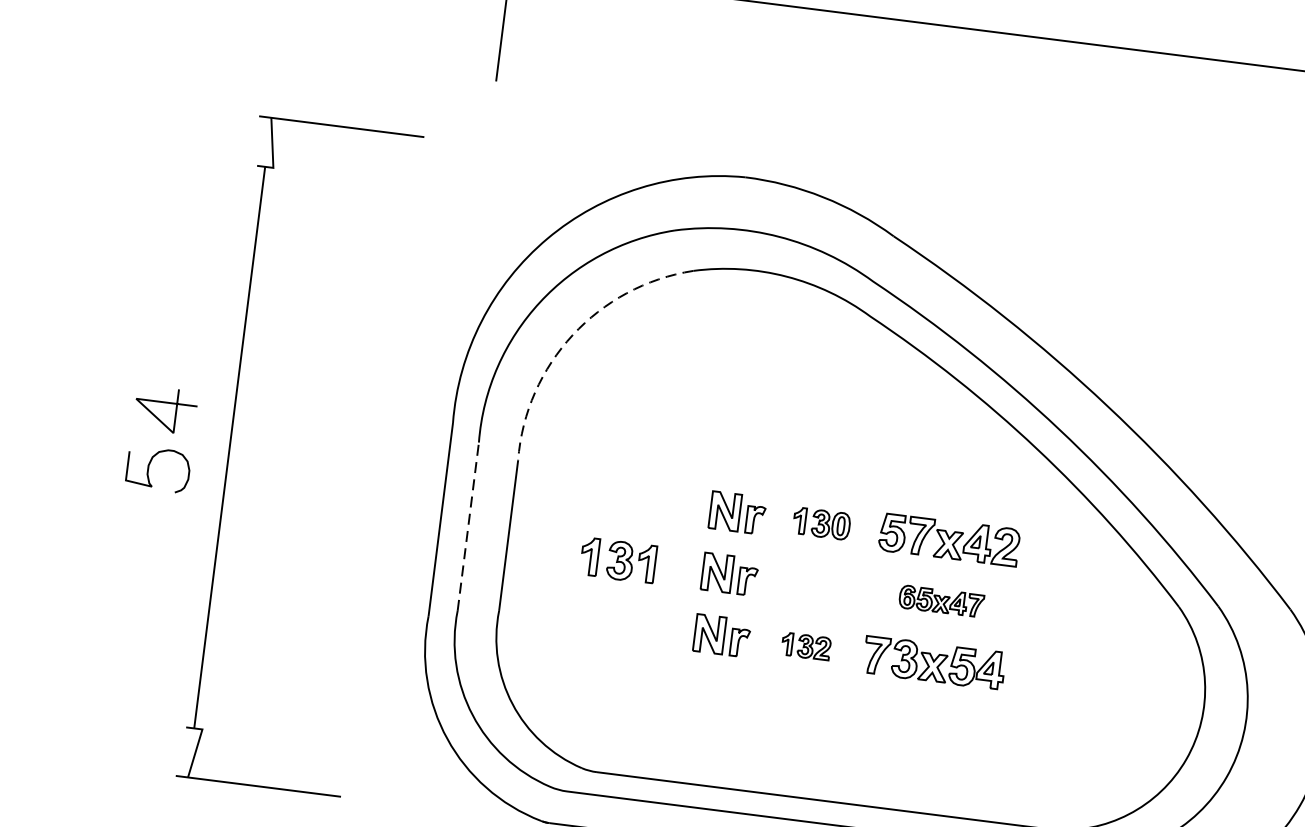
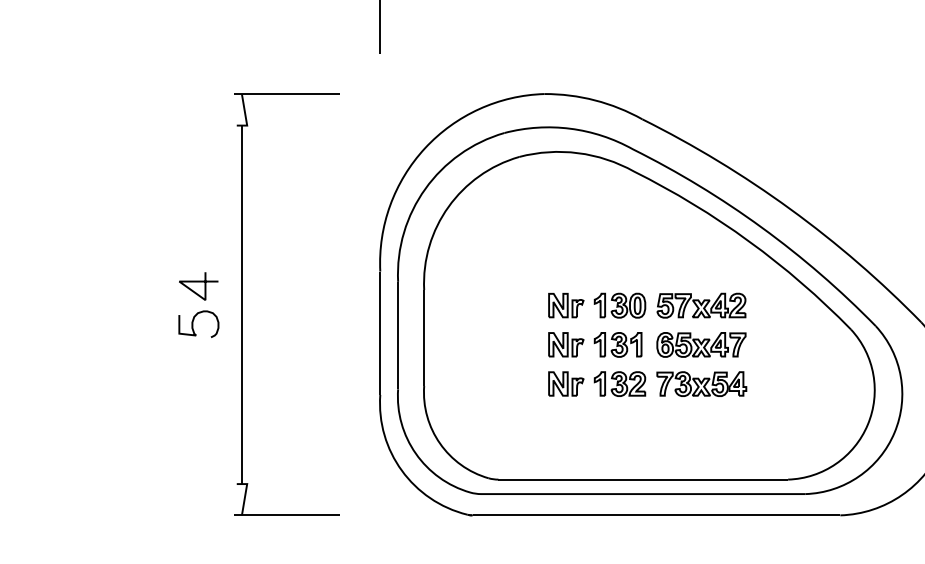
line: (572, 334) -> (448, 206), dashed -> solid
part: (820, 523) -> (619, 305), size x1.43
line: (468, 526) -> (398, 335), dashed -> solid
part: (617, 559) -> (617, 344), moved
part: (941, 600) -> (701, 344), size x1.67
part: (805, 645) -> (619, 383), size x1.67

